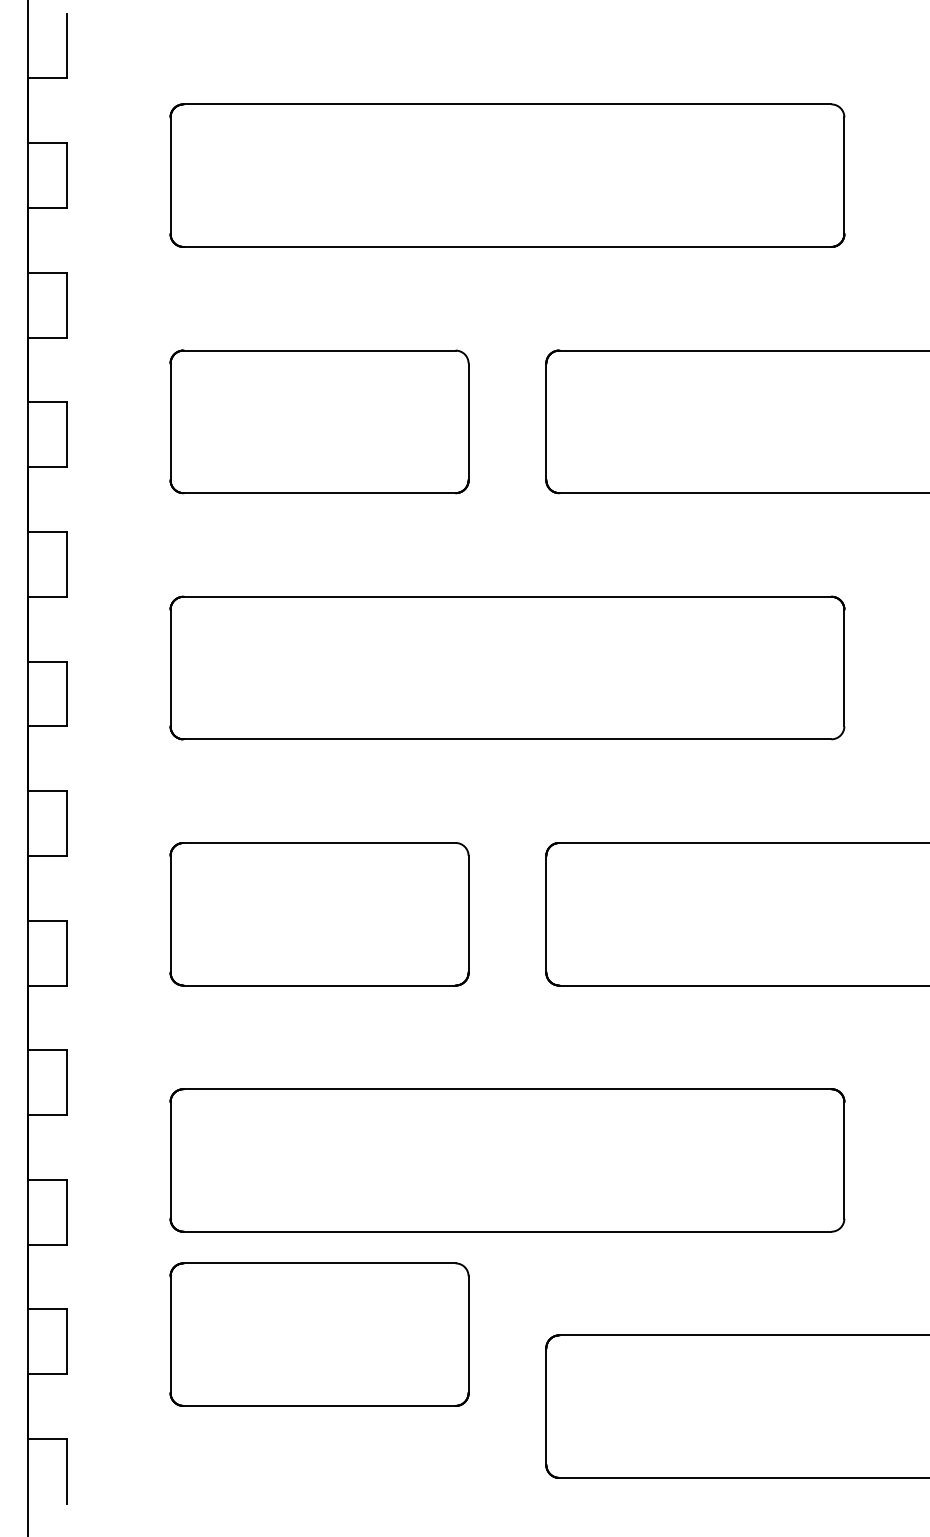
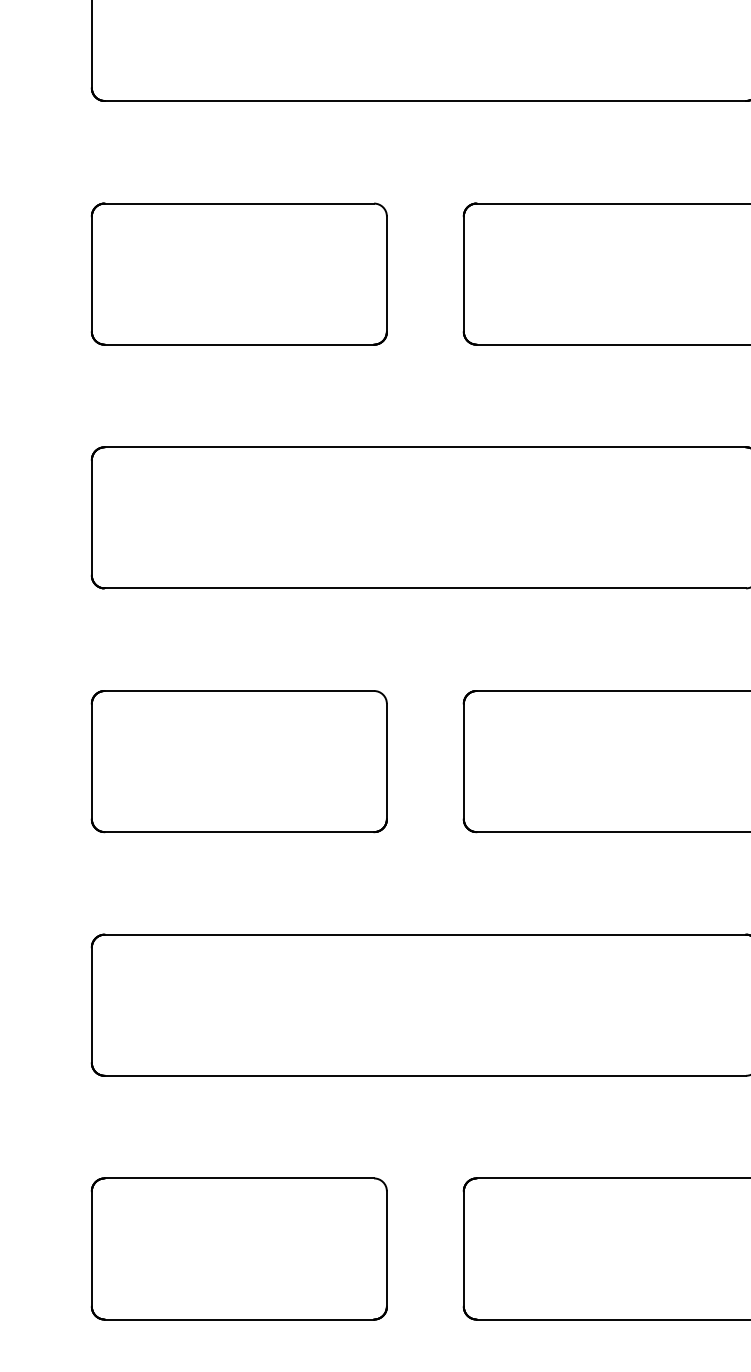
part: (319, 1334) -> (239, 1248), moved

